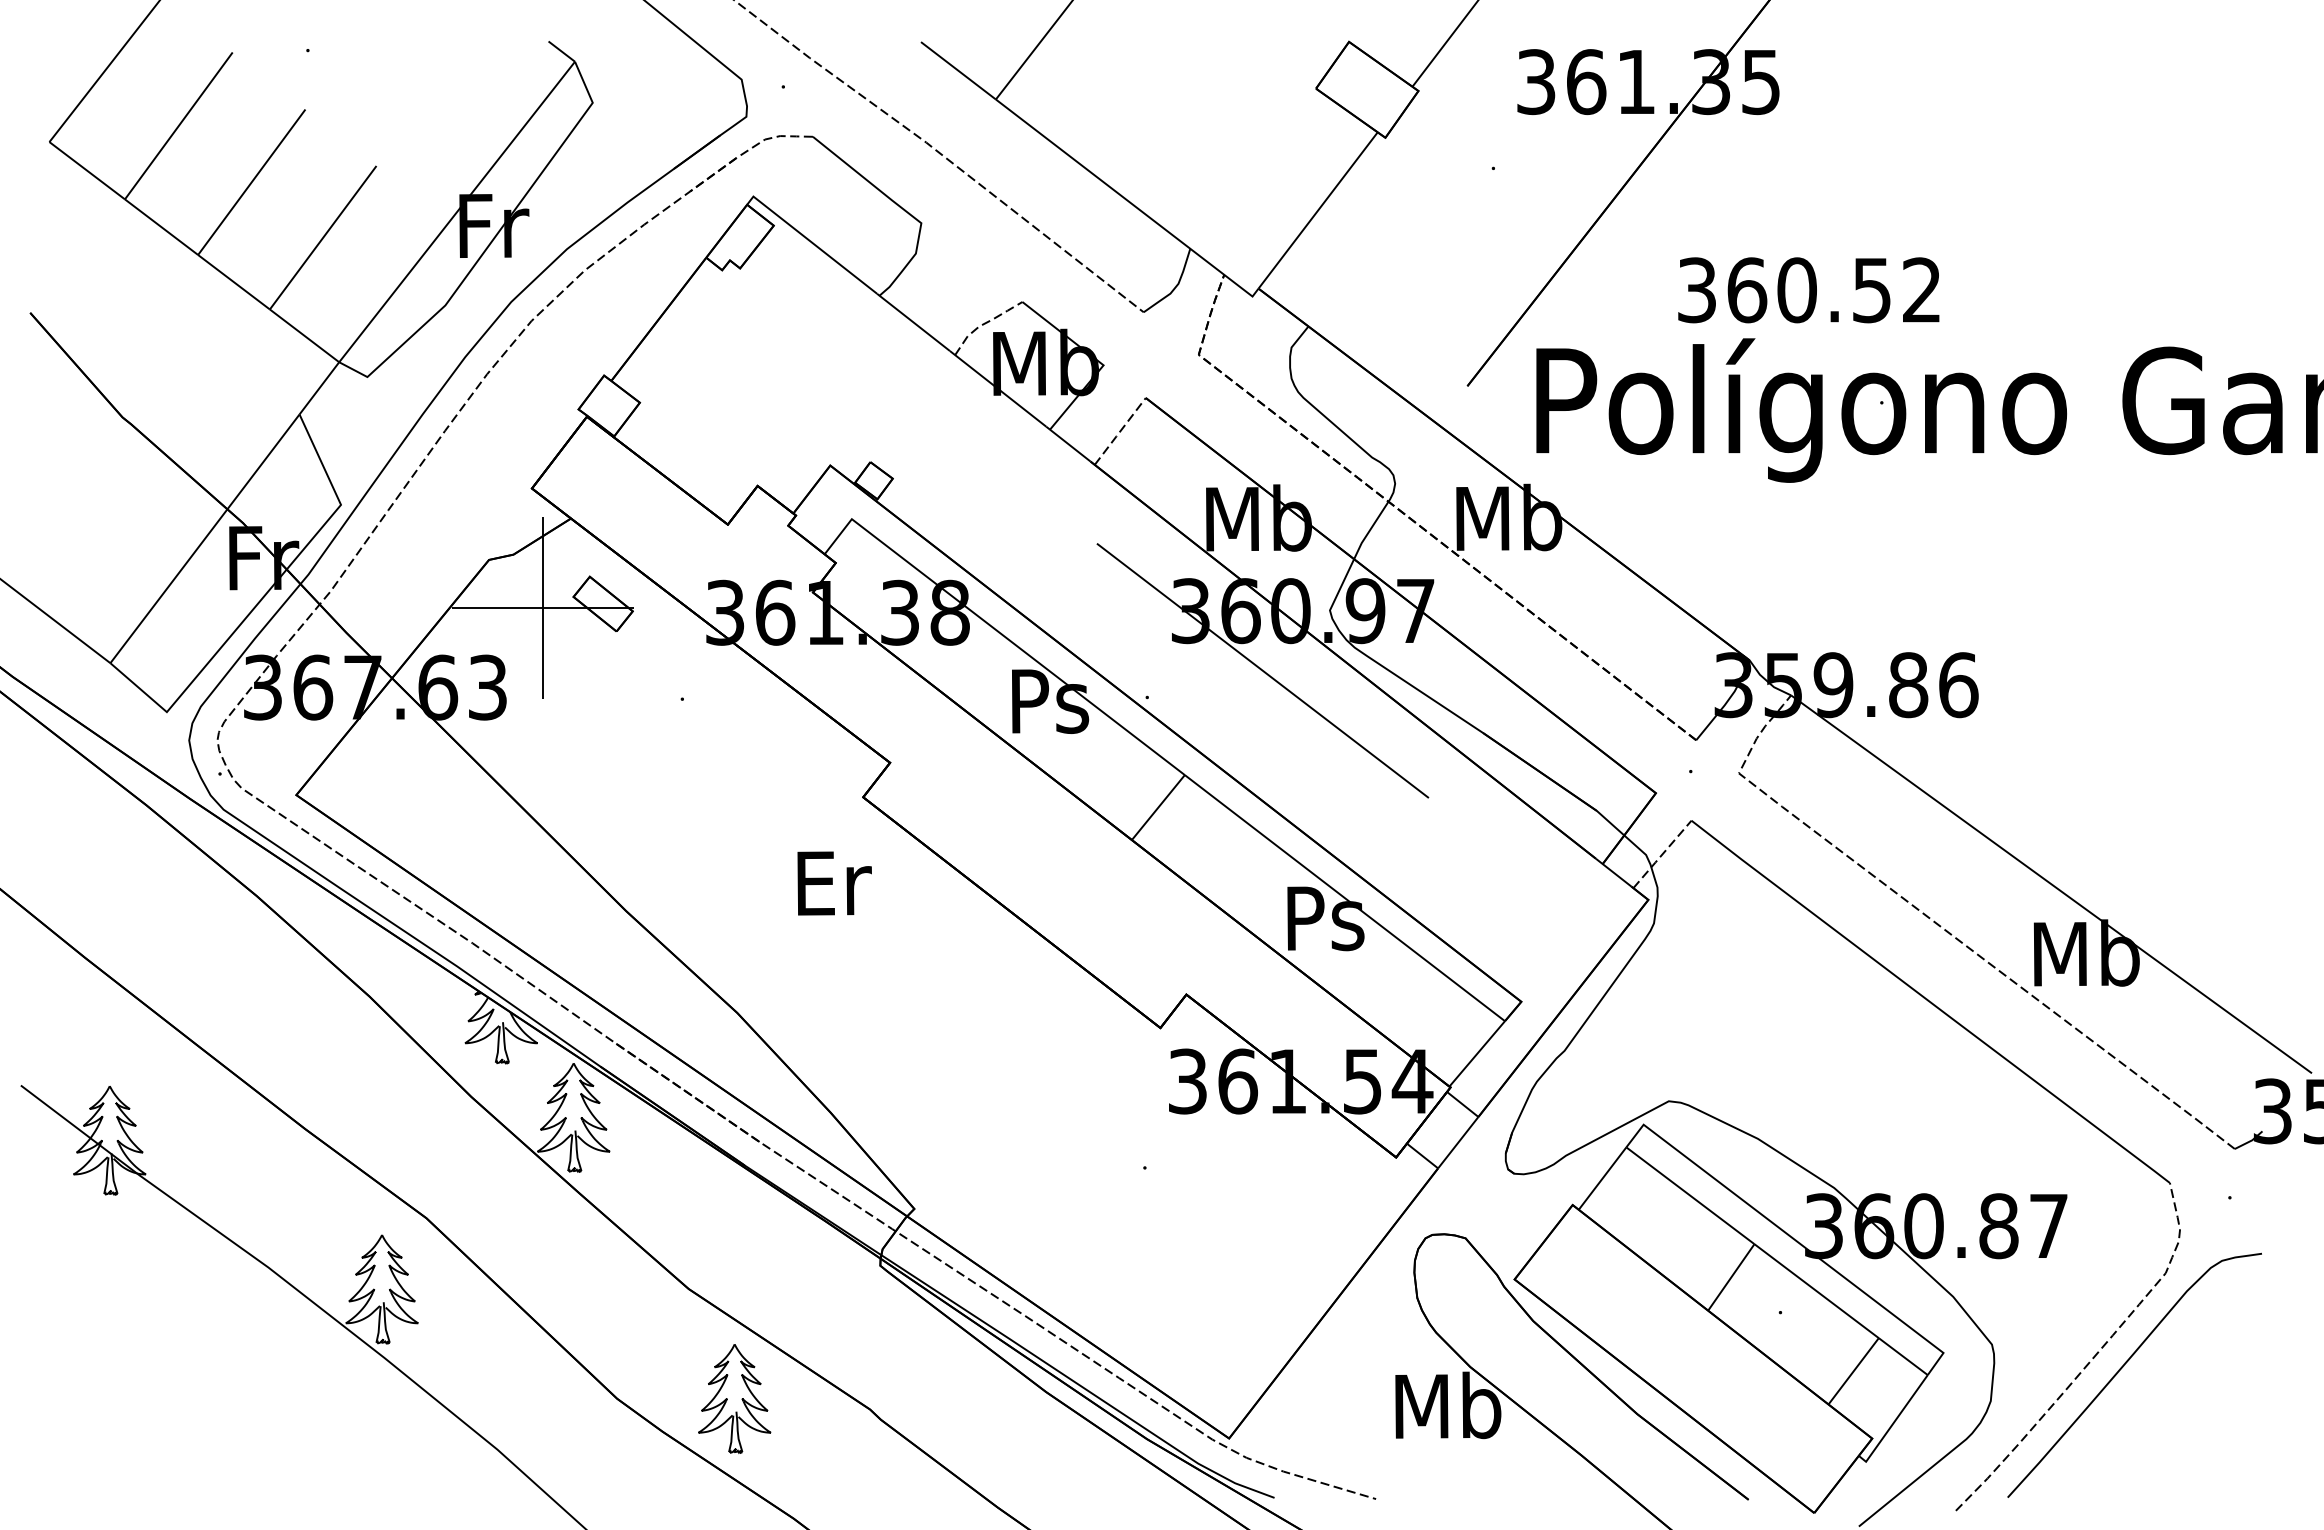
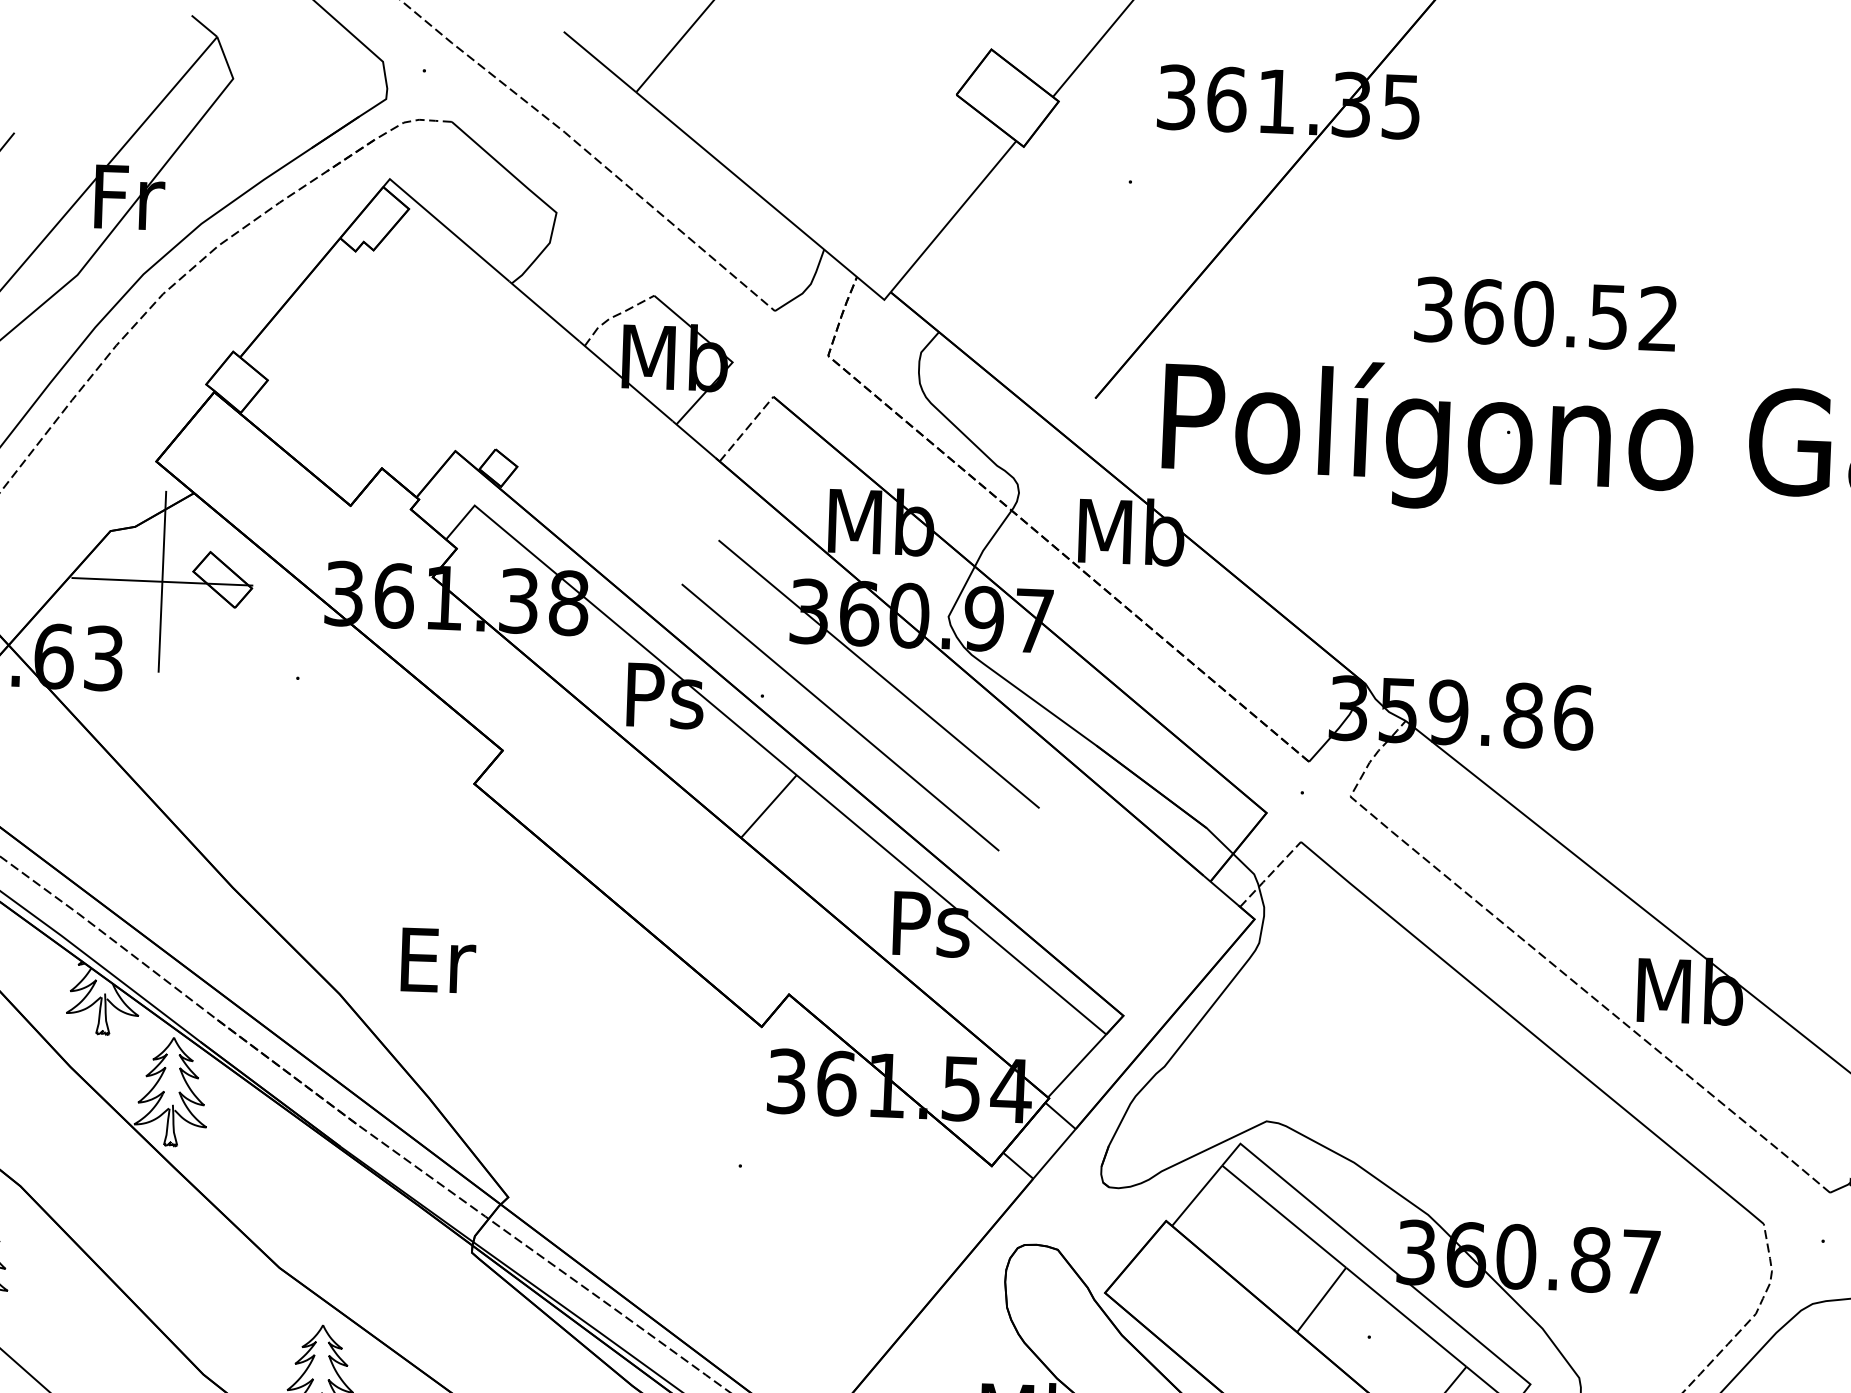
text: (1808, 290) -> (1545, 314), moved
line: (1225, 715) -> (839, 717), added
text: (834, 883) -> (438, 960), moved

